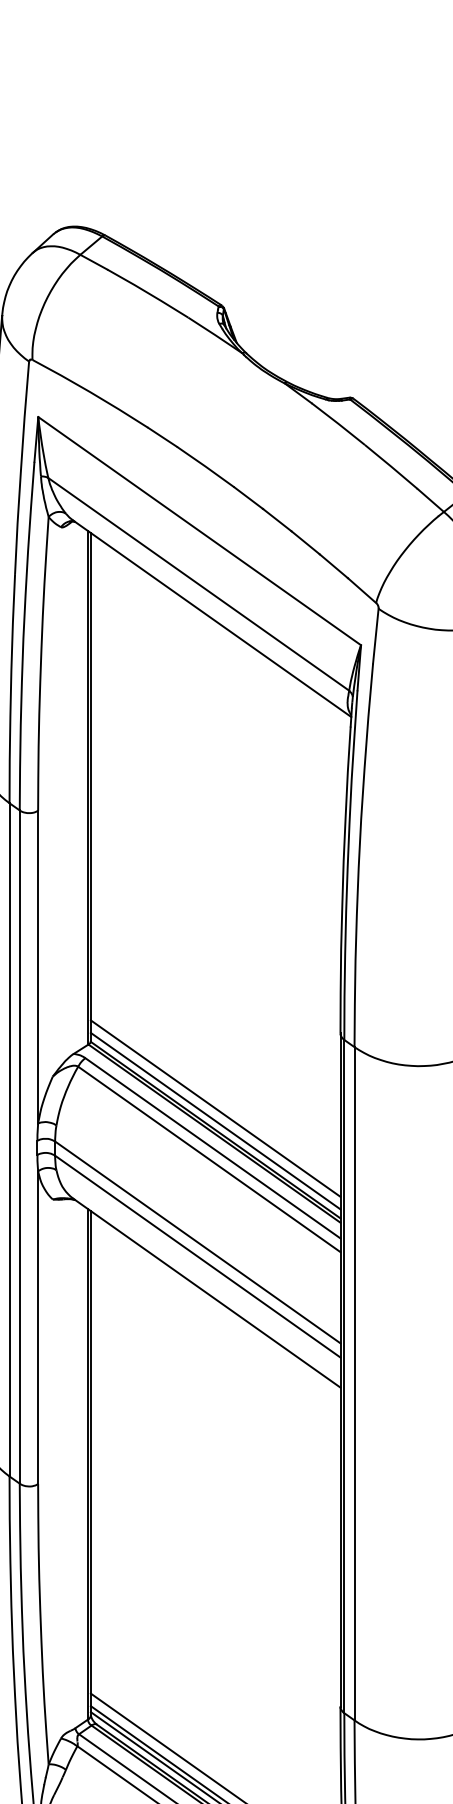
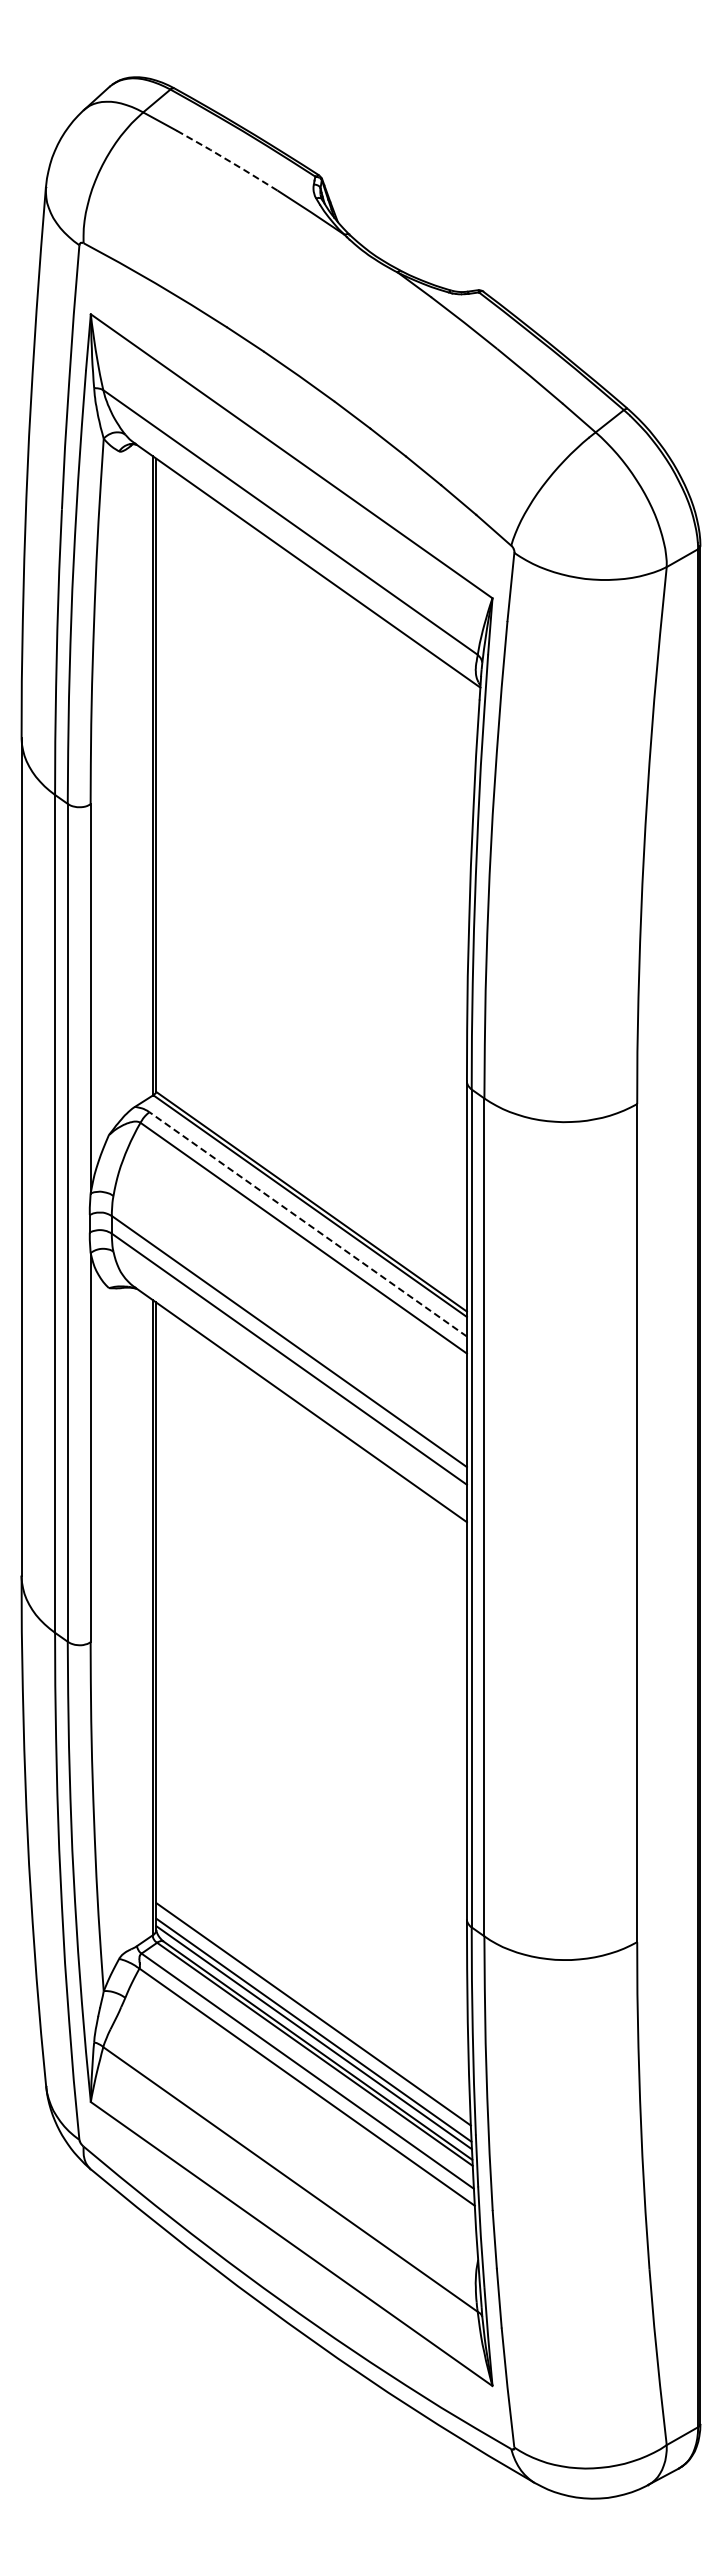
line: (148, 293) -> (227, 160), solid -> dashed
line: (215, 1108) -> (311, 1174), removed
line: (215, 1121) -> (311, 1190), removed
line: (212, 1148) -> (307, 1224), solid -> dashed

